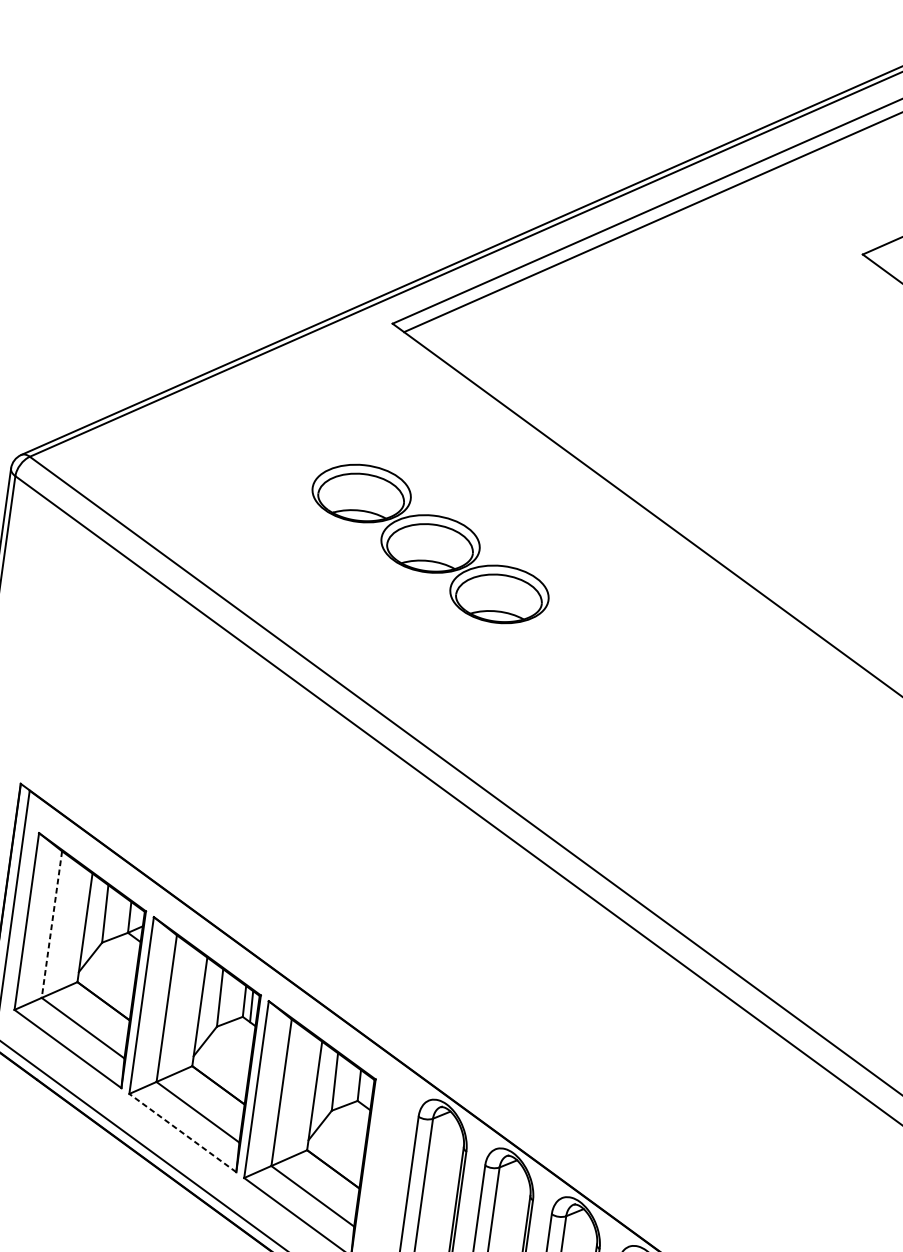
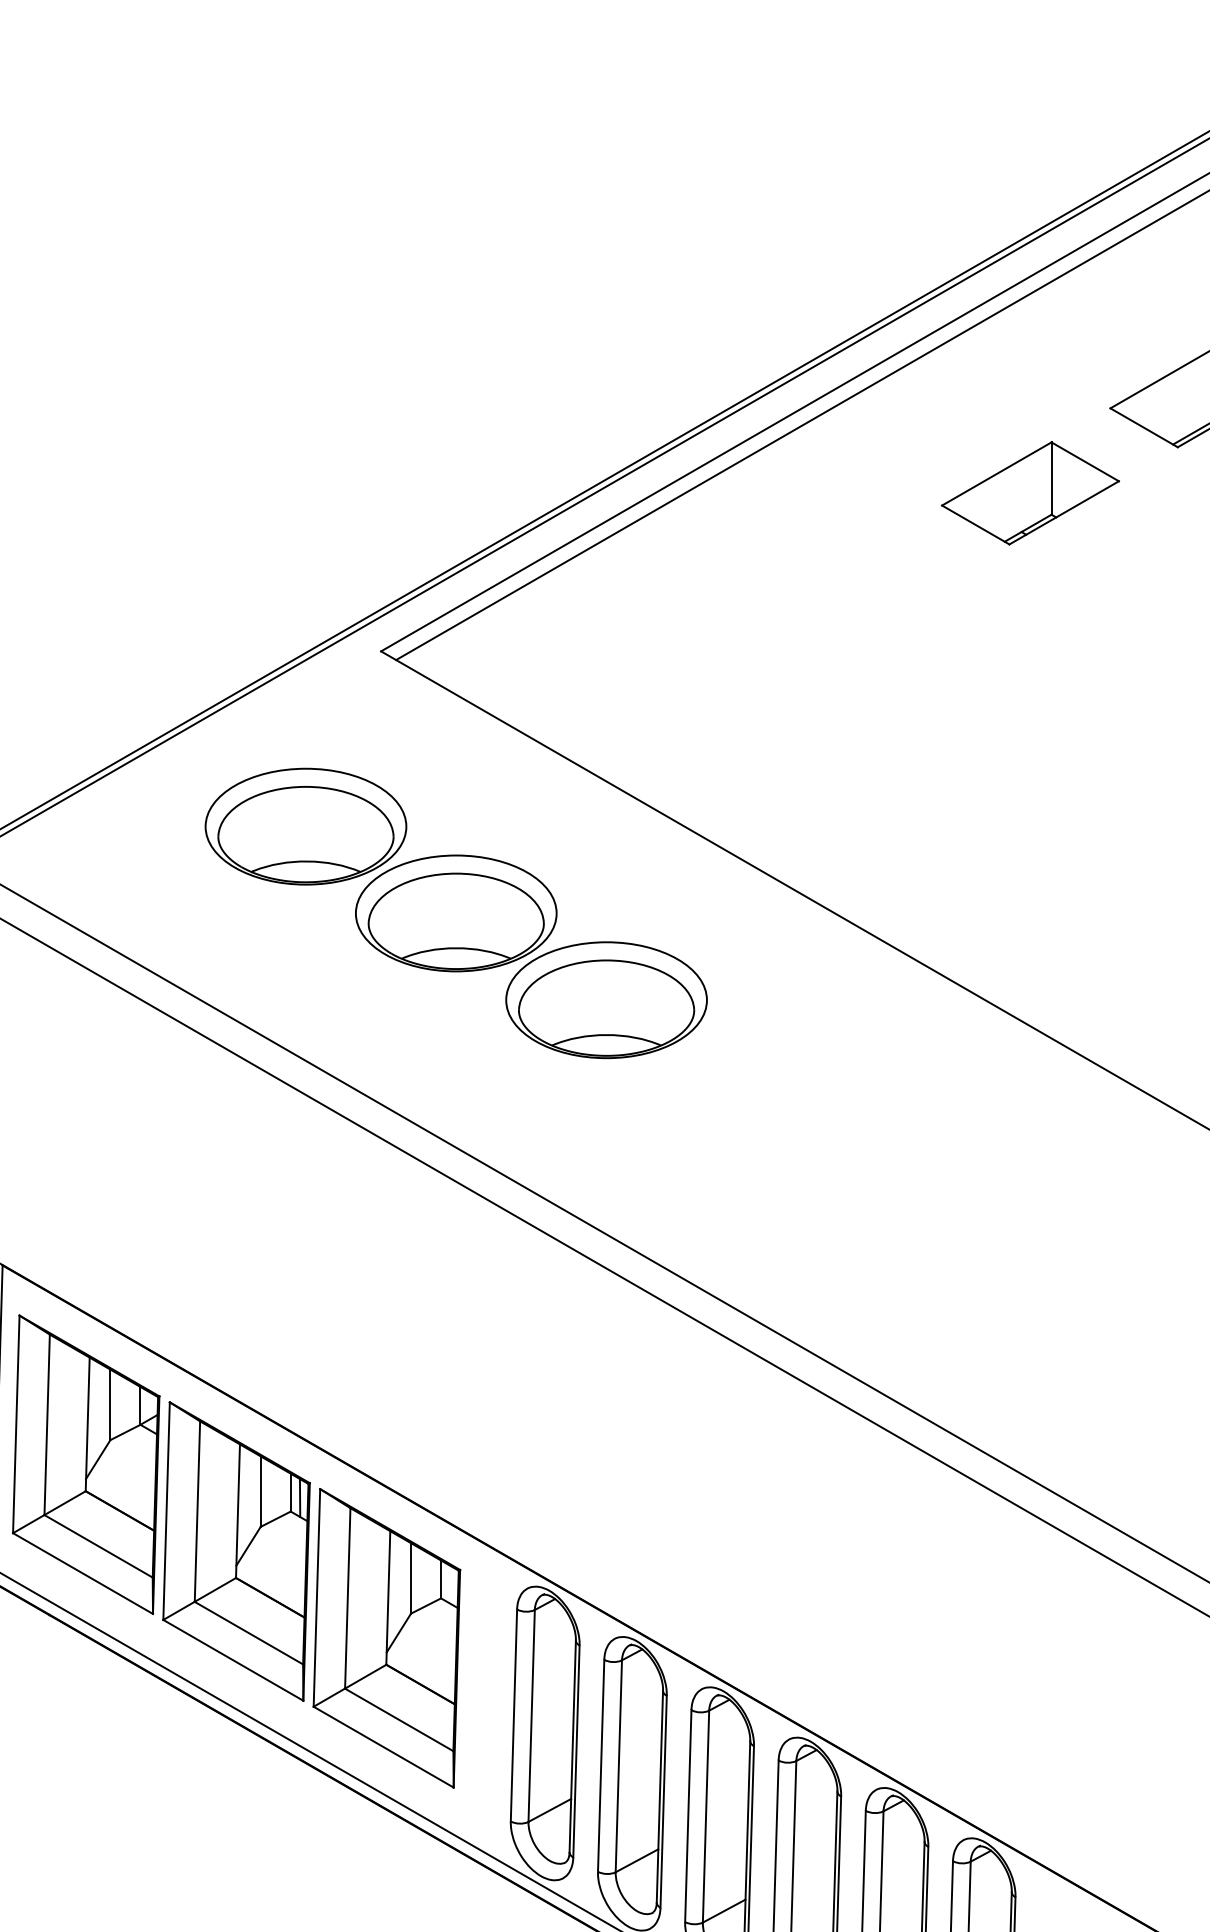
part: (430, 543) -> (455, 913), size x1.67
line: (52, 925) -> (47, 1425), dashed -> solid
line: (182, 1133) -> (233, 1660), dashed -> solid

